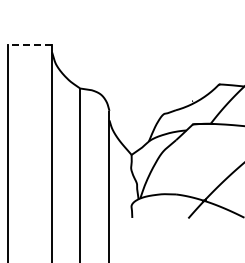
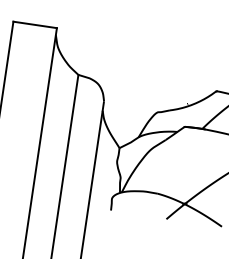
line: (30, 45) -> (35, 25), dashed -> solid

